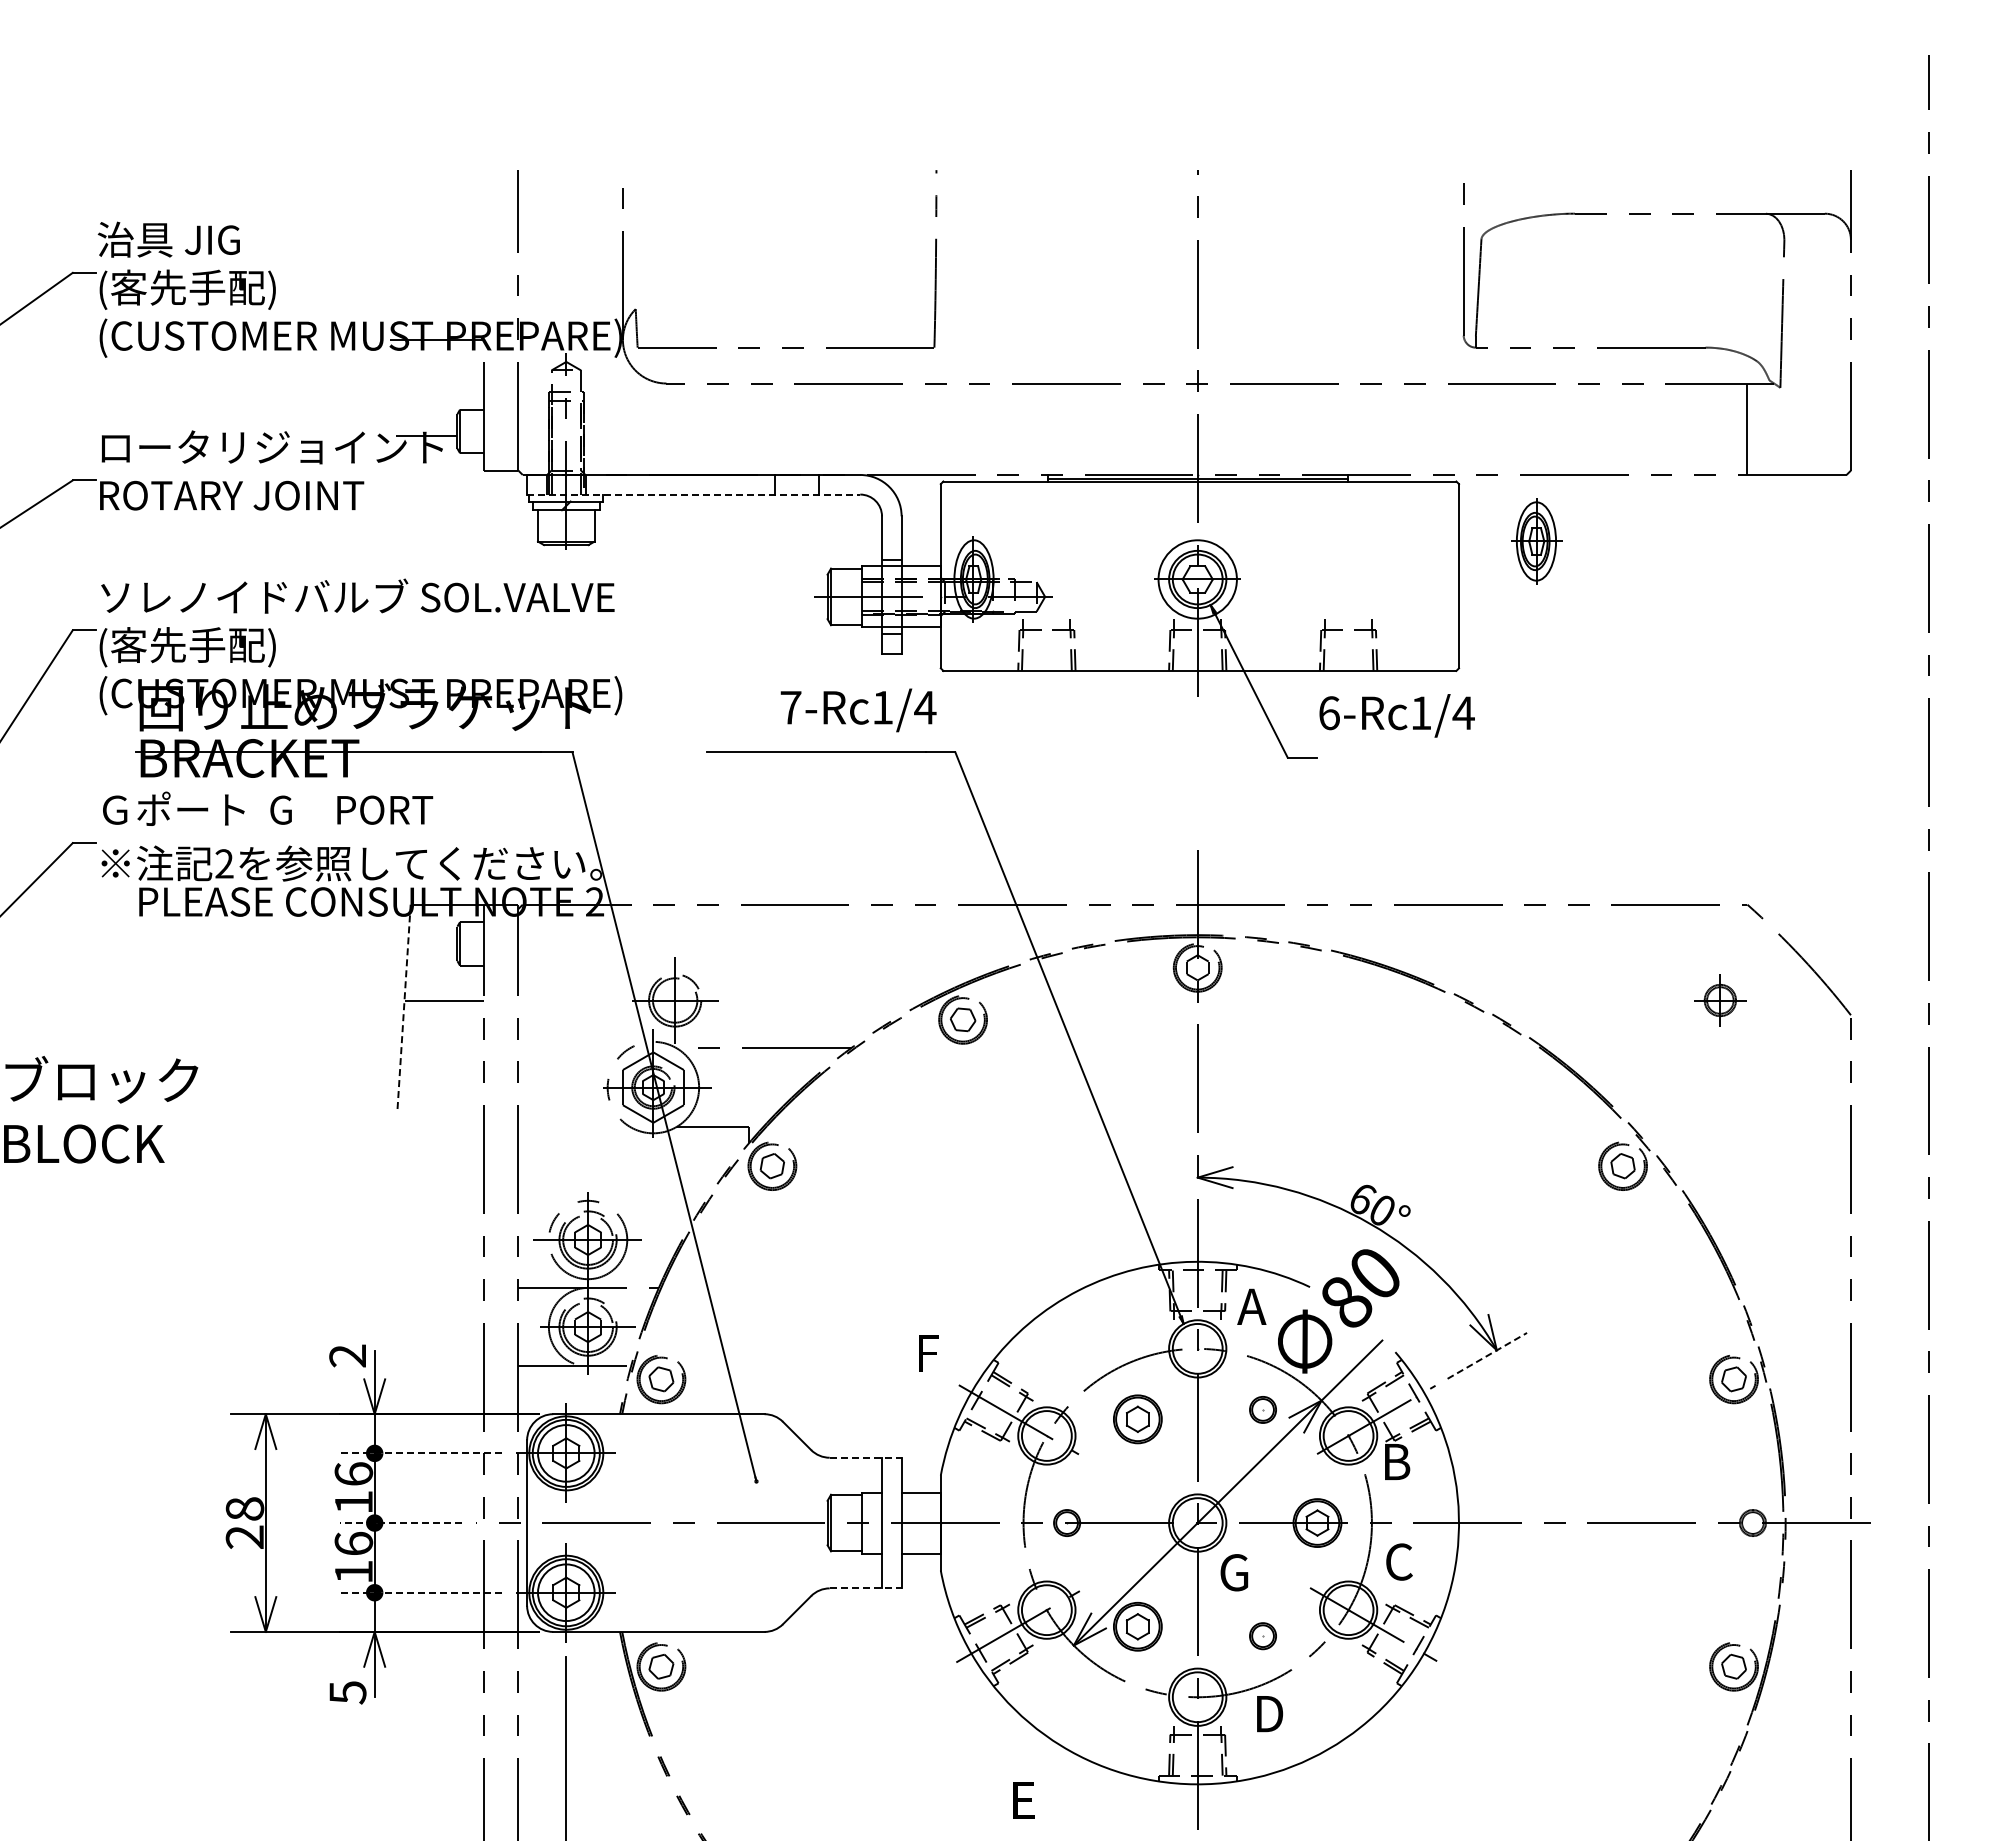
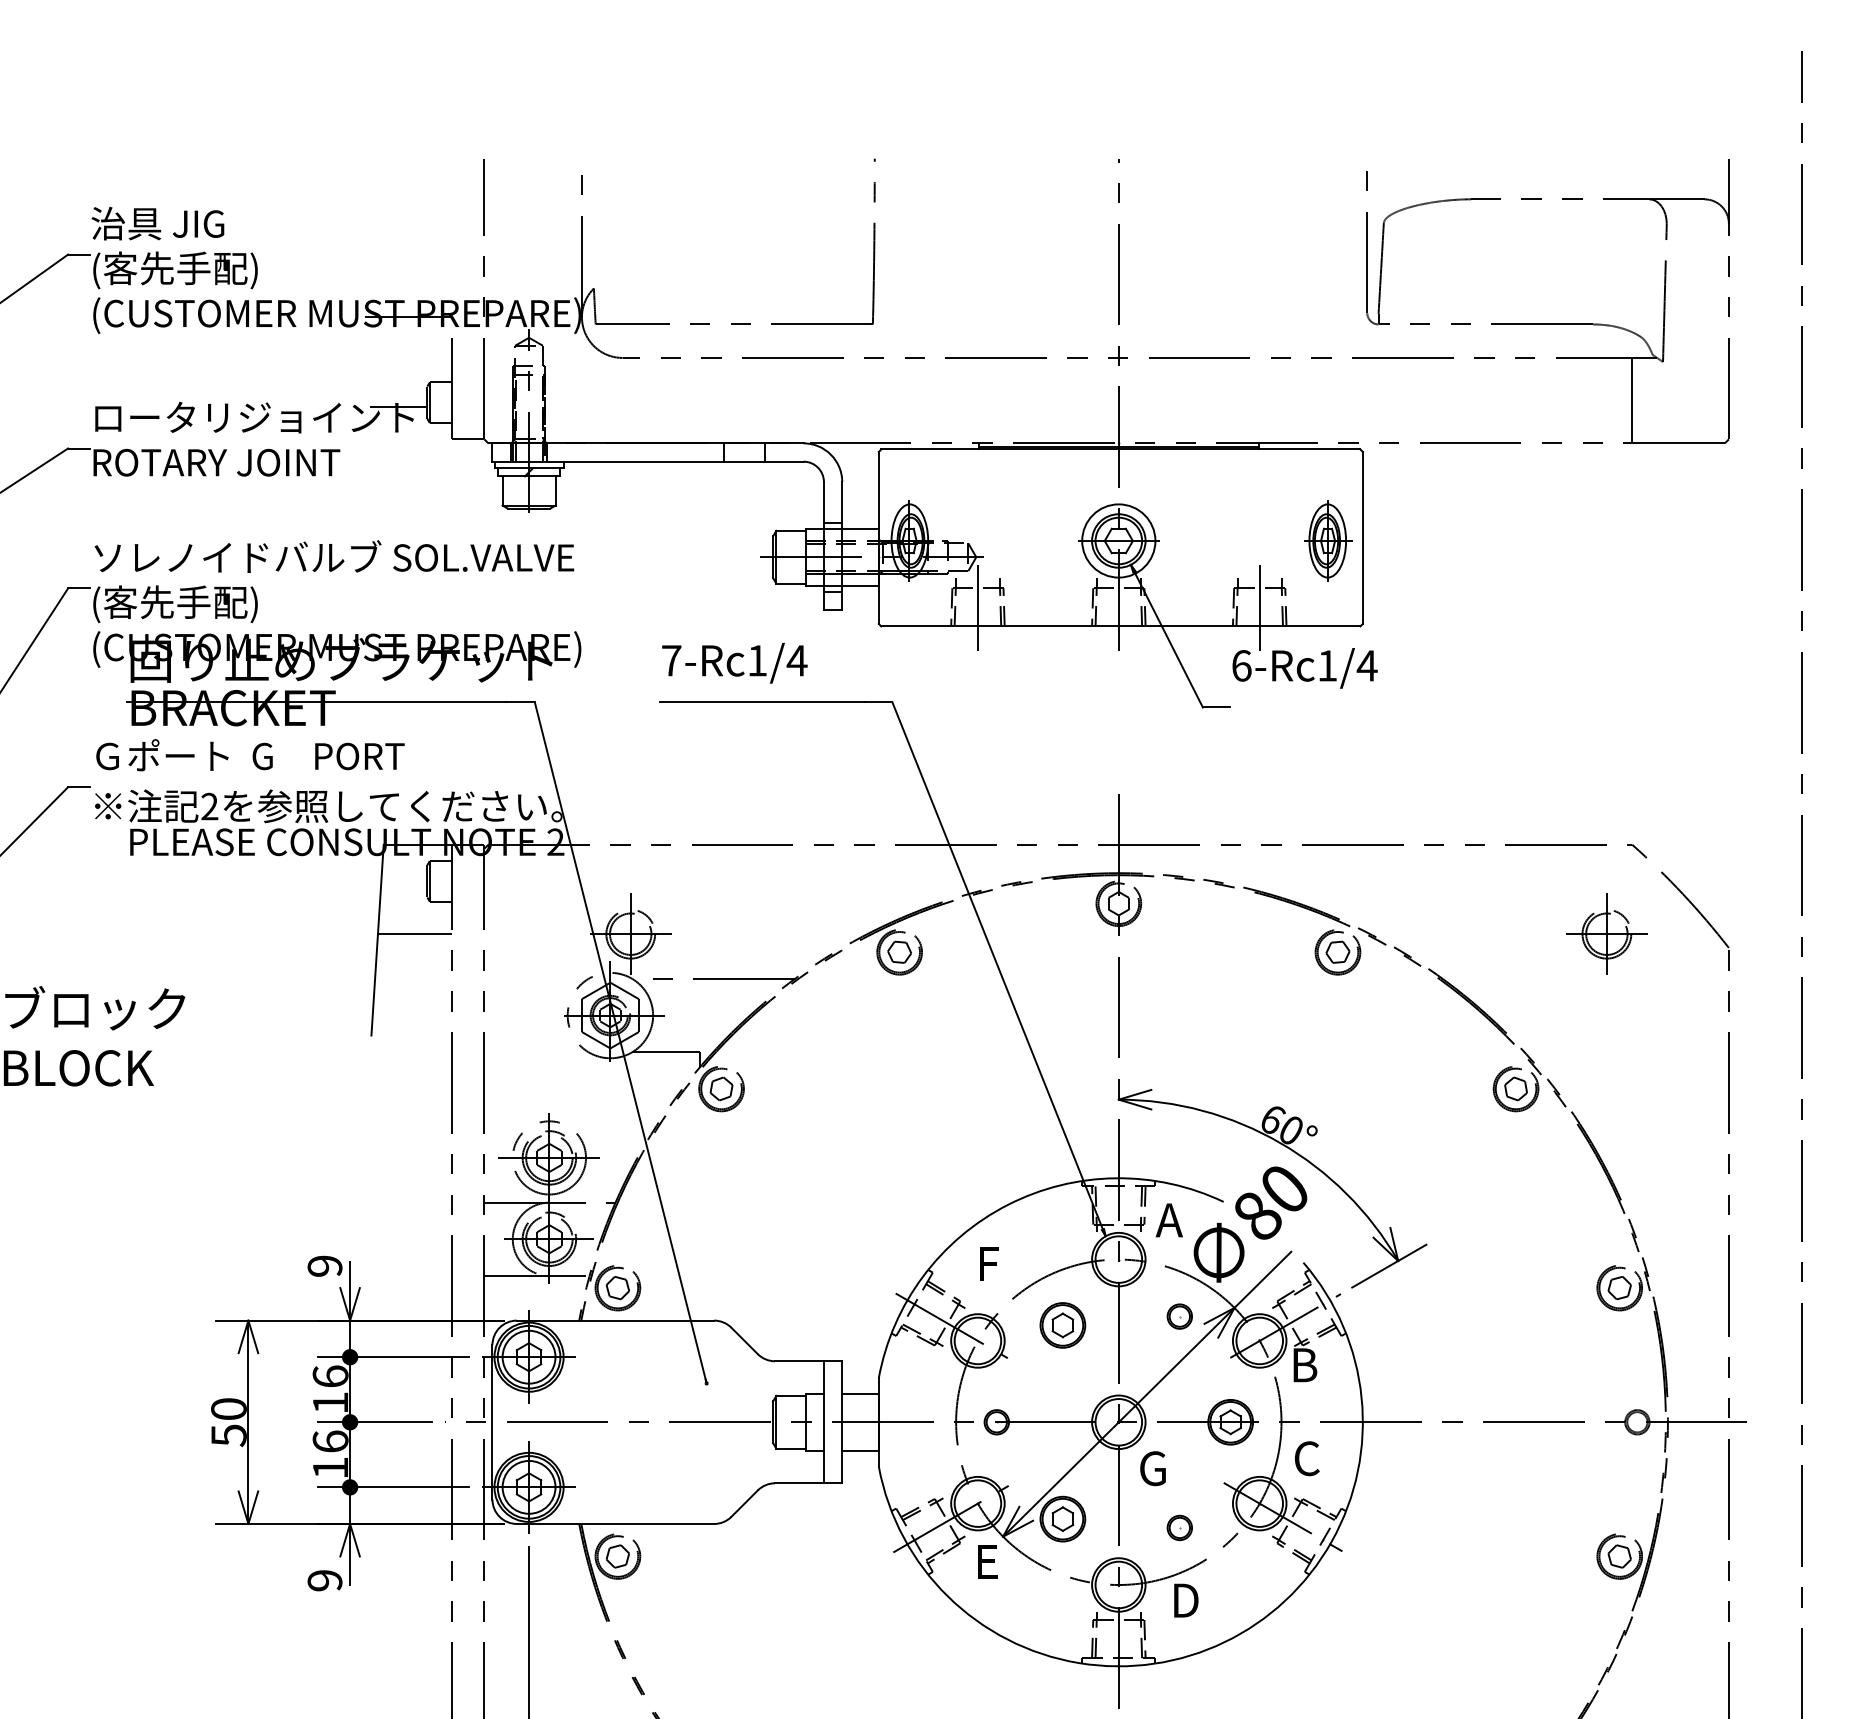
line: (693, 494) -> (647, 461), dashed -> solid
part: (1536, 541) -> (1327, 541), moved
line: (1046, 651) -> (977, 608), added
line: (1348, 651) -> (1259, 608), added
text: (858, 710) -> (734, 663), moved
part: (1720, 1000) -> (1607, 934), size x1.67
line: (404, 1006) -> (377, 939), dashed -> solid
part: (1432, 1019) -> (1338, 951), added
text: (928, 1353) -> (988, 1263), moved
text: (347, 1355) -> (324, 1265), 2 -> 9
line: (1487, 1355) -> (1389, 1265), dashed -> solid
line: (420, 1453) -> (392, 1357), dashed -> solid
line: (865, 1457) -> (808, 1361), dashed -> solid
text: (244, 1523) -> (228, 1422), 28 -> 50
line: (400, 1523) -> (374, 1422), dashed -> solid
line: (865, 1588) -> (808, 1483), dashed -> solid
line: (420, 1592) -> (392, 1487), dashed -> solid
text: (347, 1692) -> (324, 1580), 5 -> 9
text: (1023, 1800) -> (986, 1561), moved

